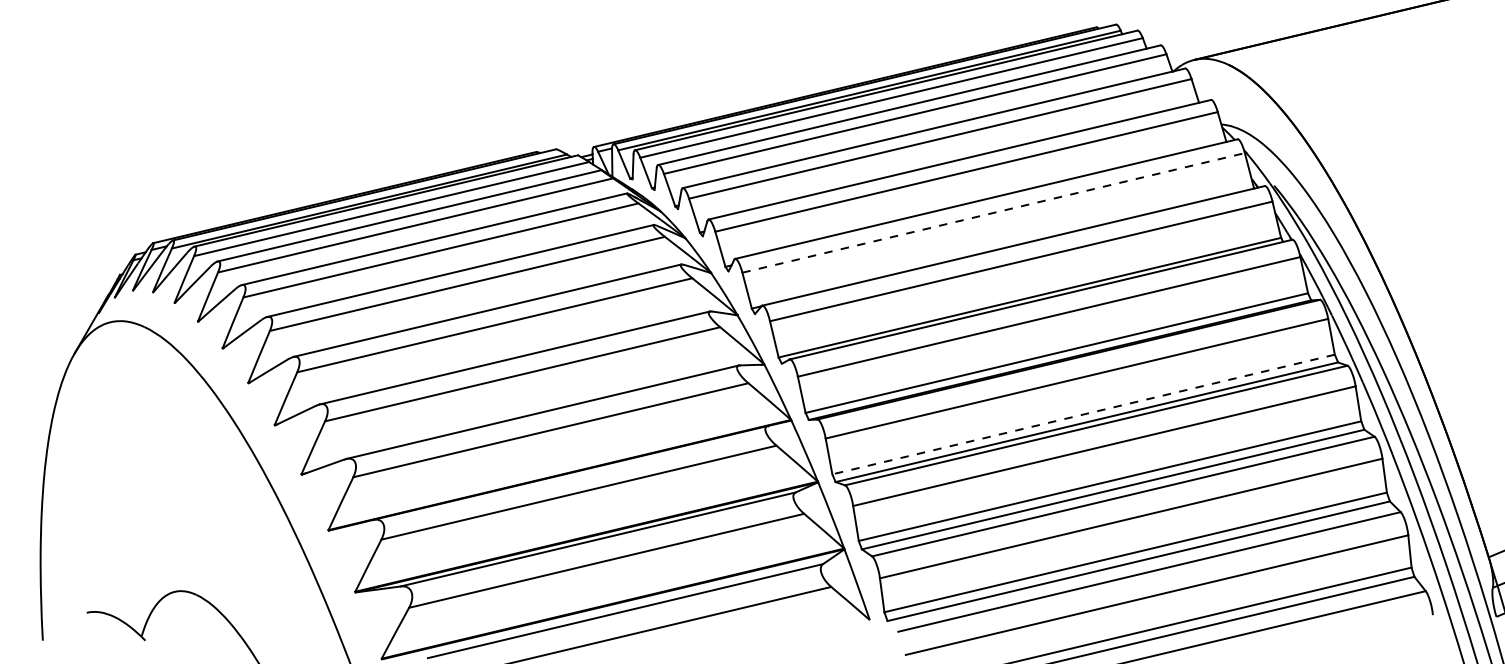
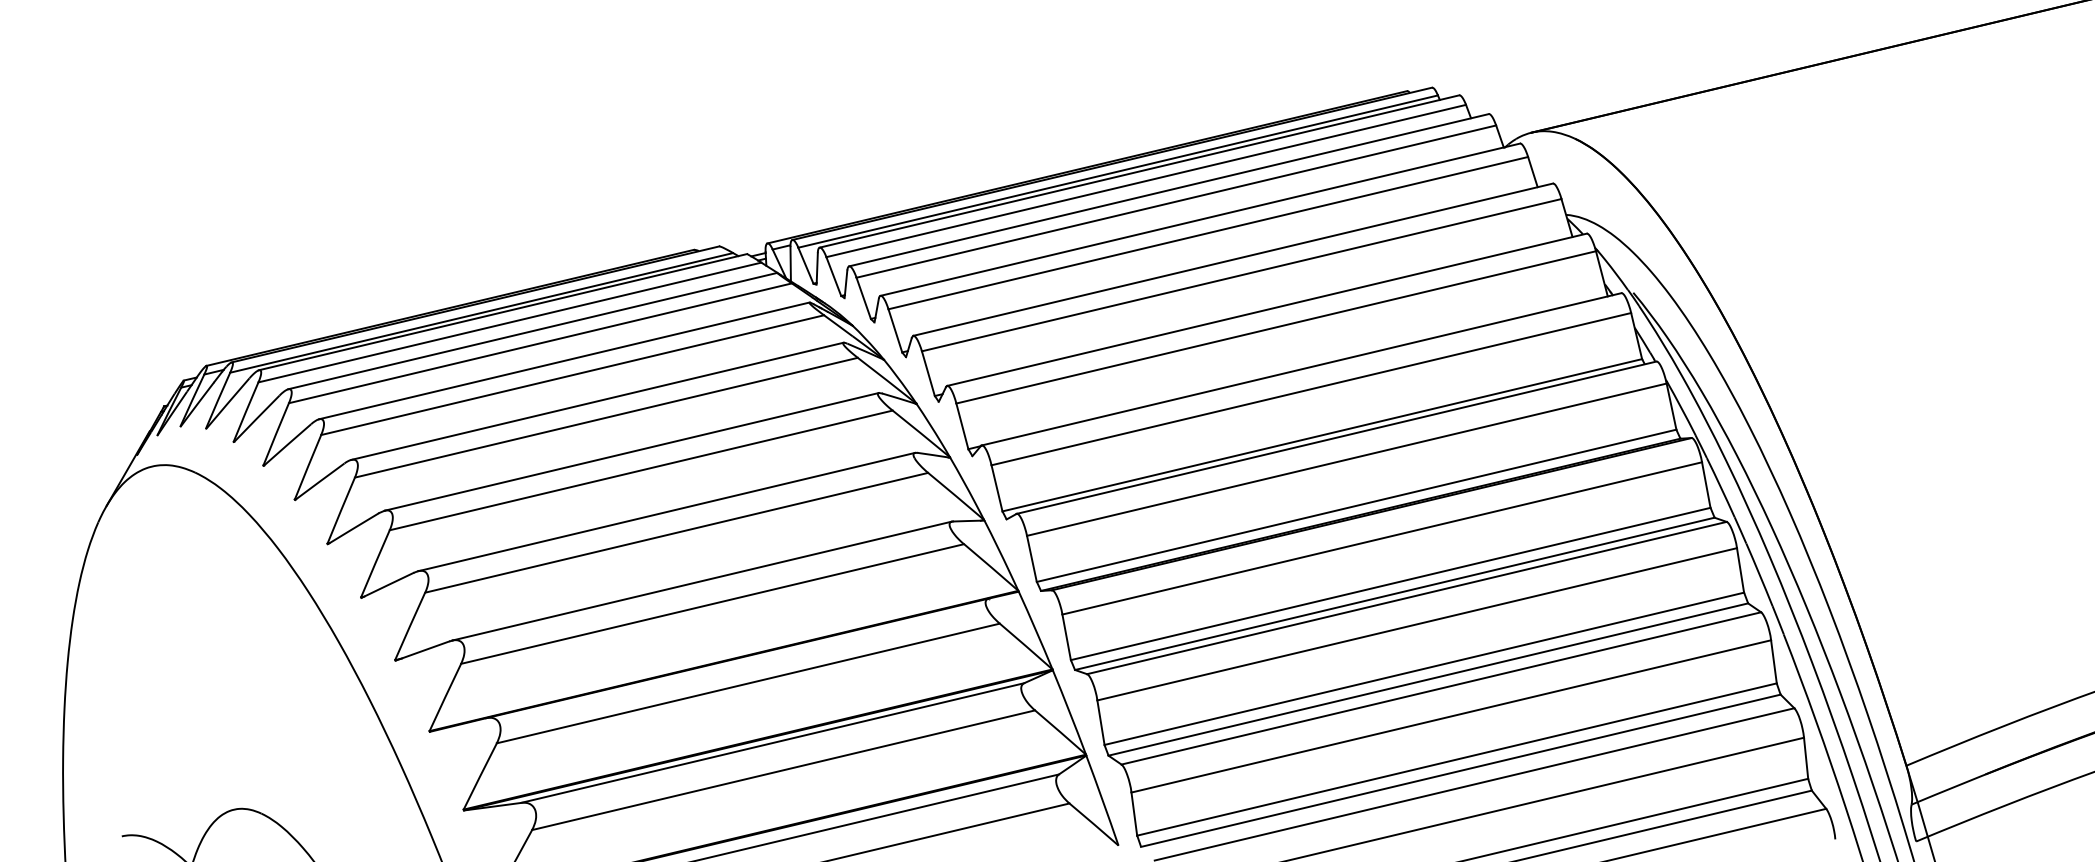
line: (993, 213) -> (1276, 327), dashed -> solid
line: (1083, 414) -> (1390, 583), dashed -> solid

